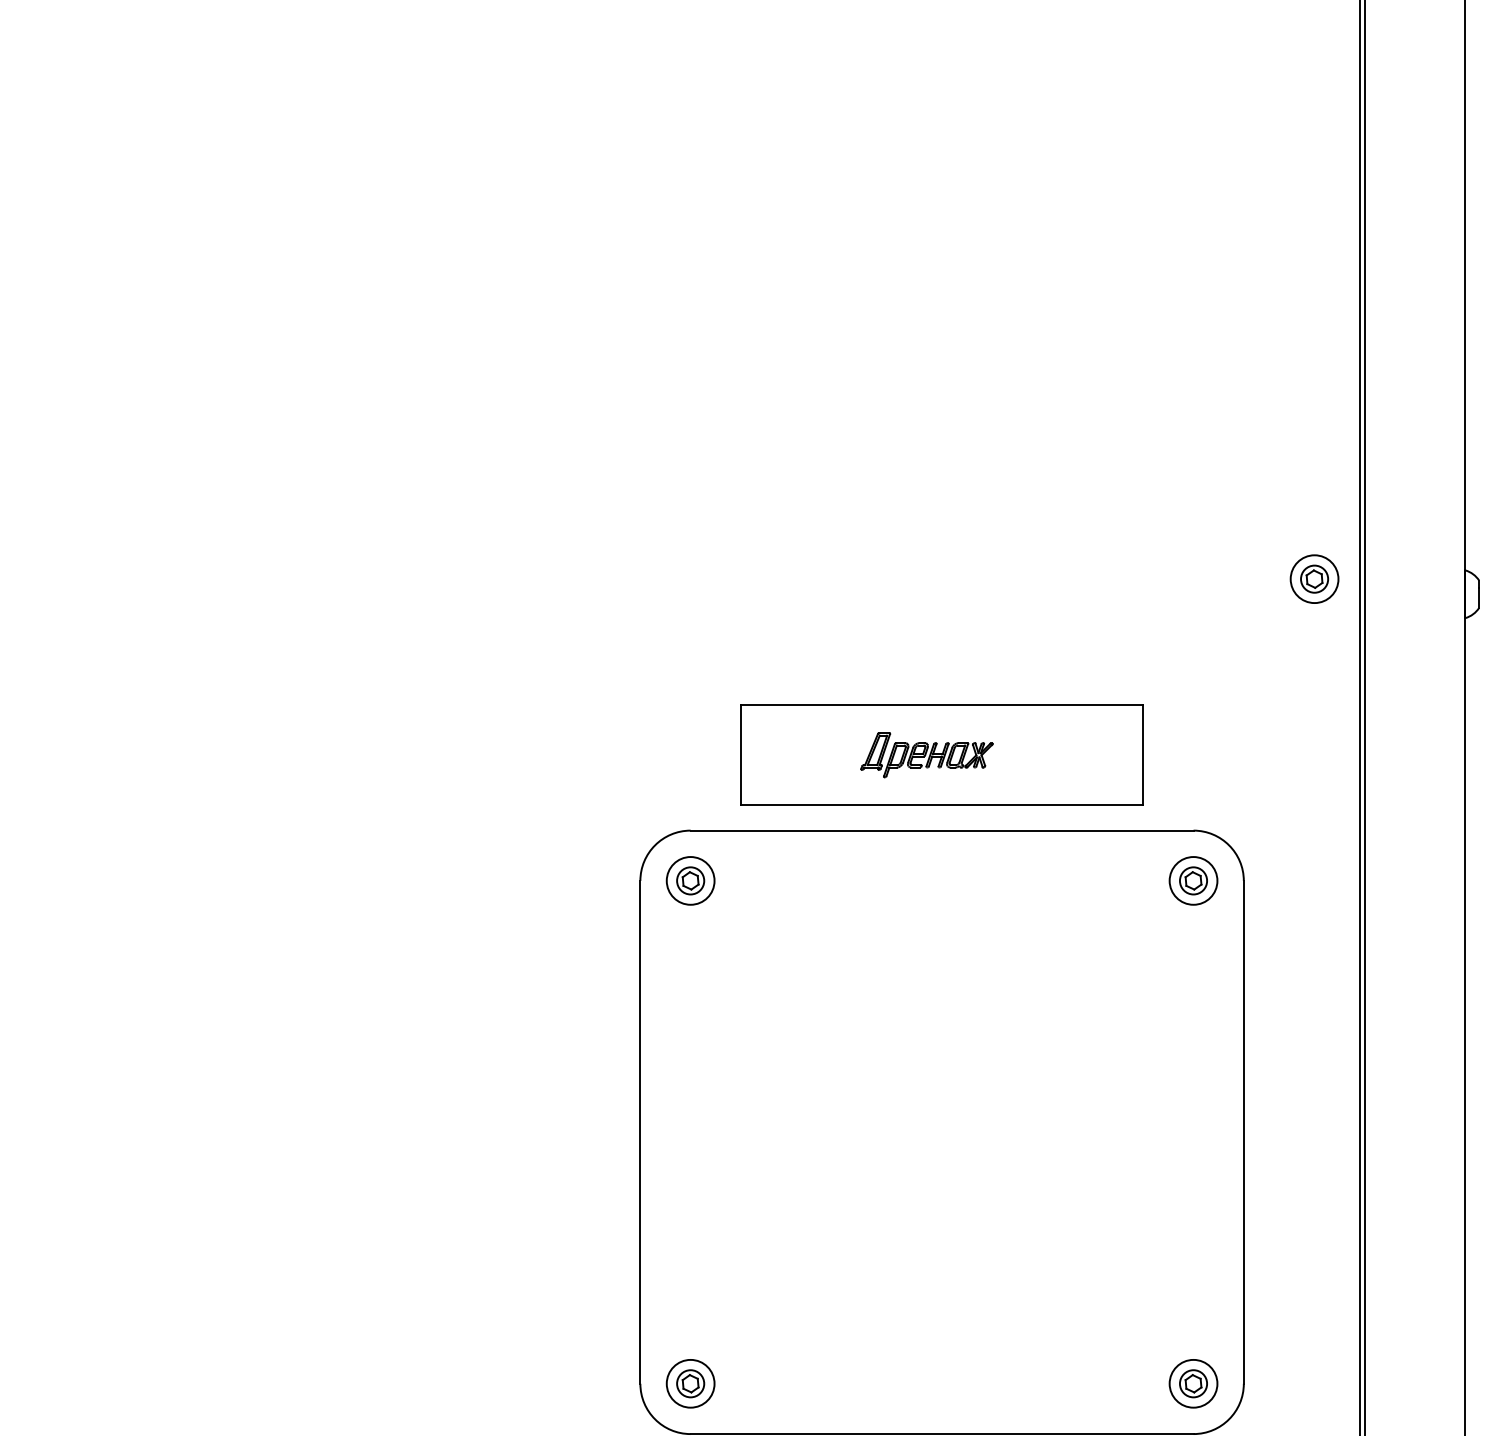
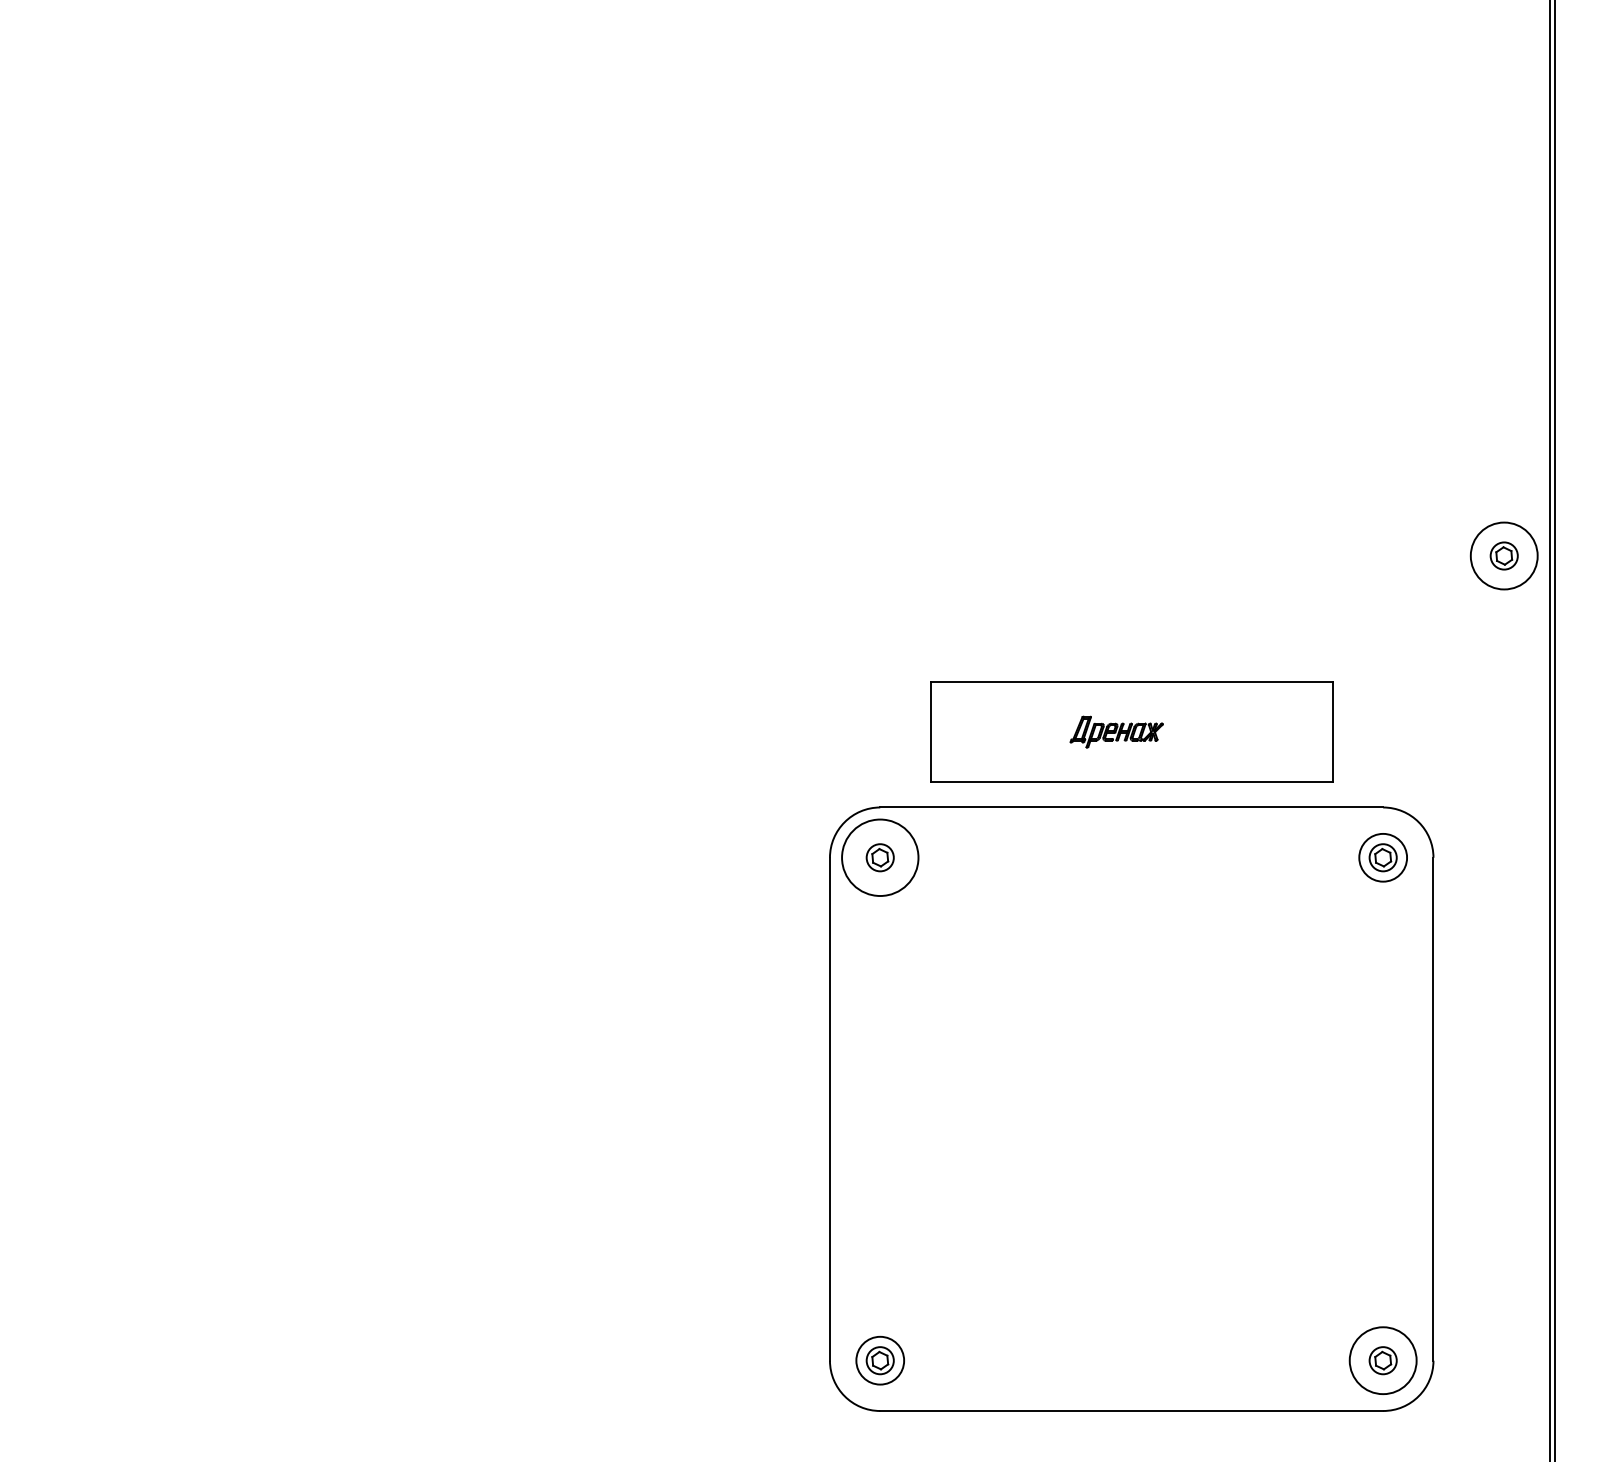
circle: (1314, 578) -> (1504, 555), size x1.4
part: (926, 755) -> (1116, 732), size x0.7
circle: (690, 880) -> (880, 857), size x1.6
circle: (1193, 1383) -> (1383, 1360), size x1.4

